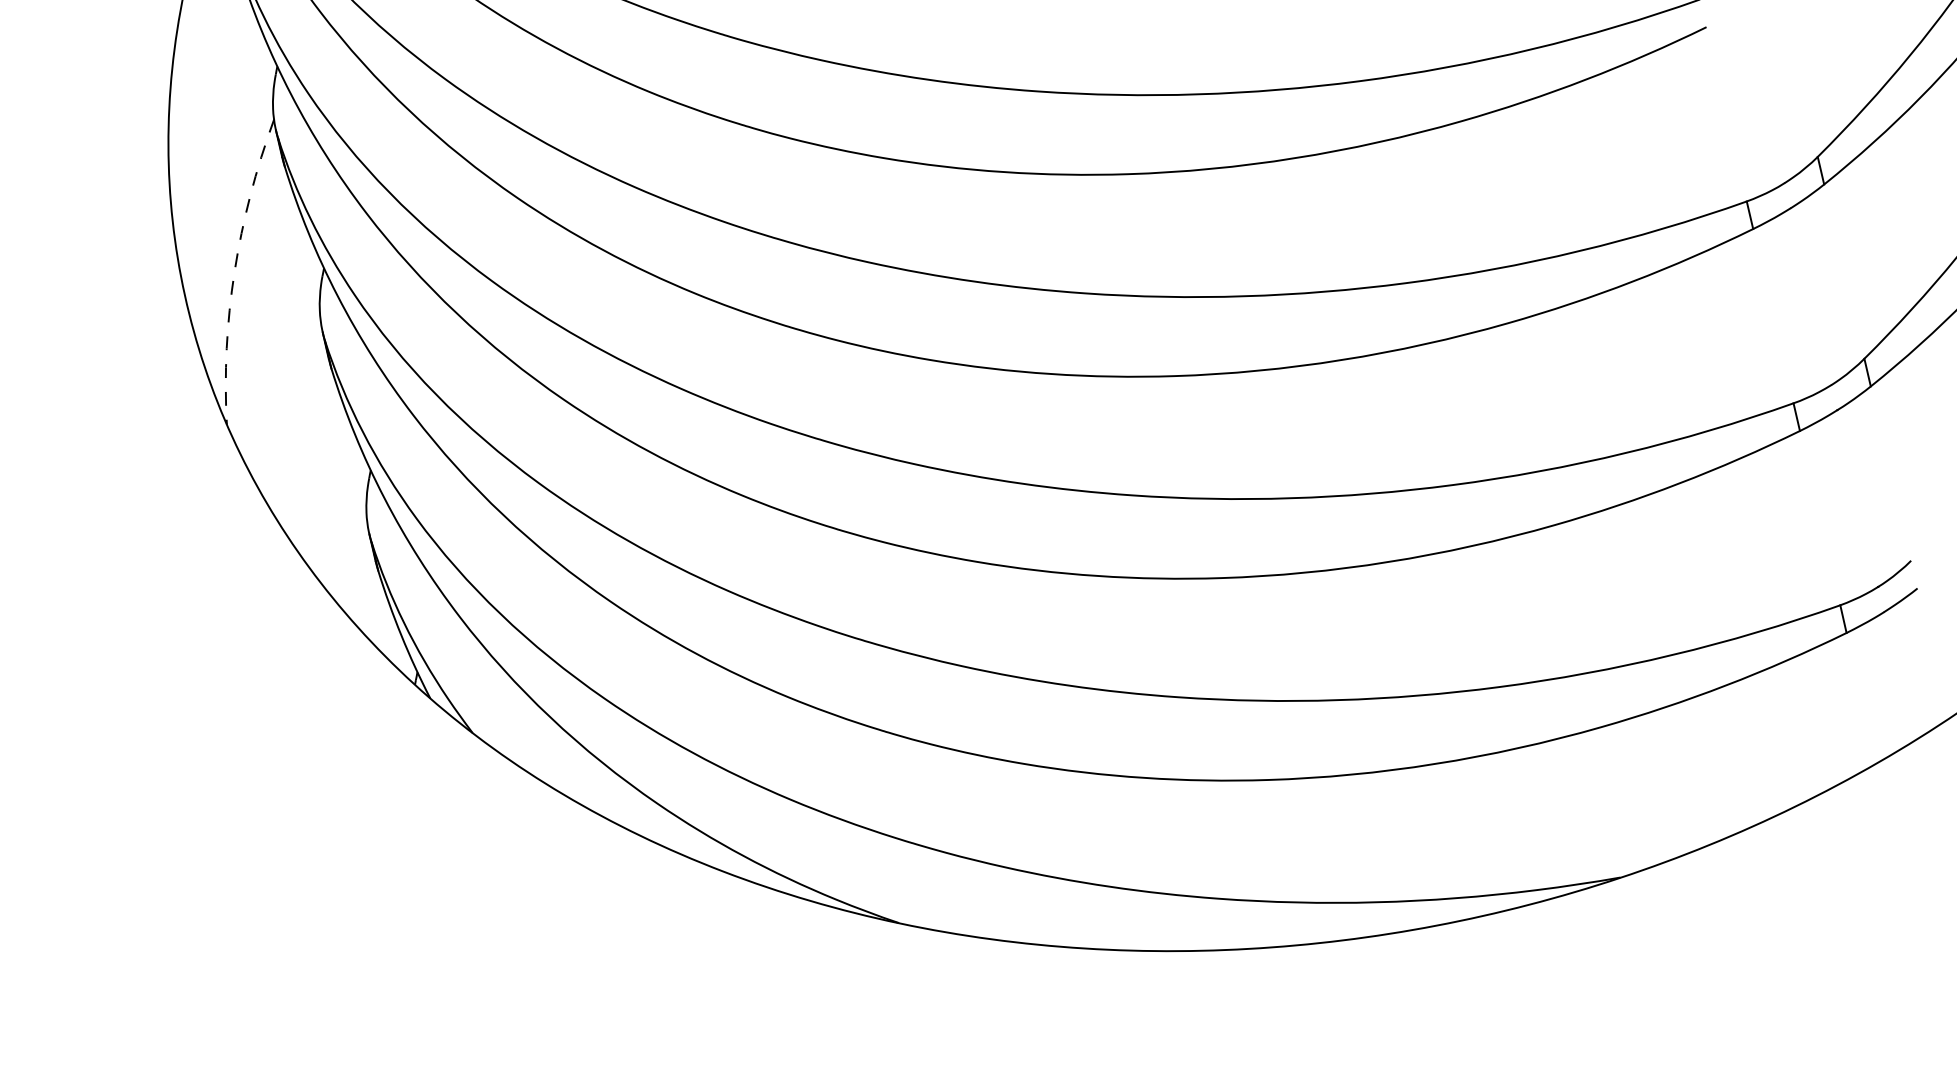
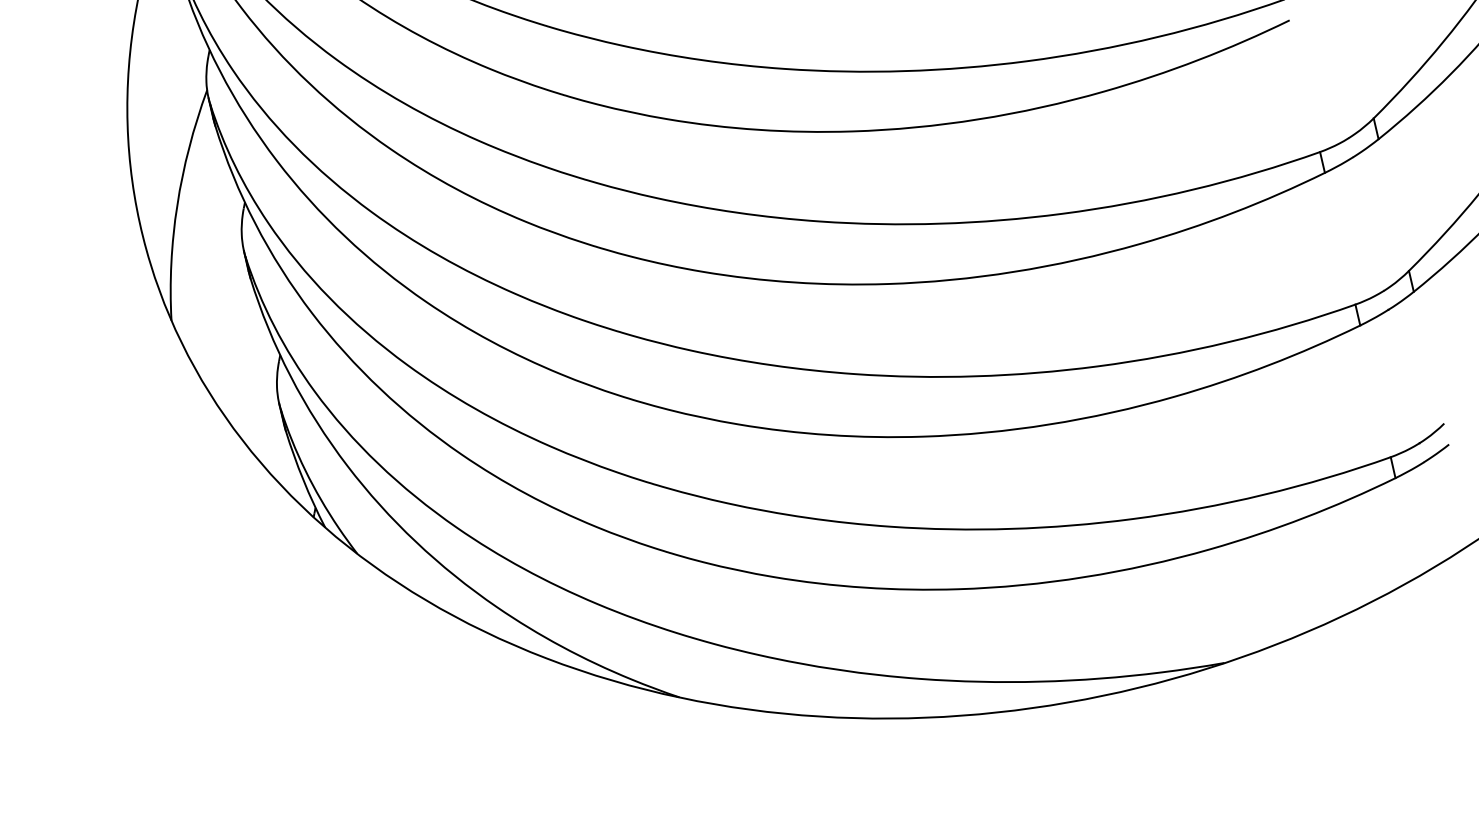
arc: (234, 270) -> (177, 204), dashed -> solid

